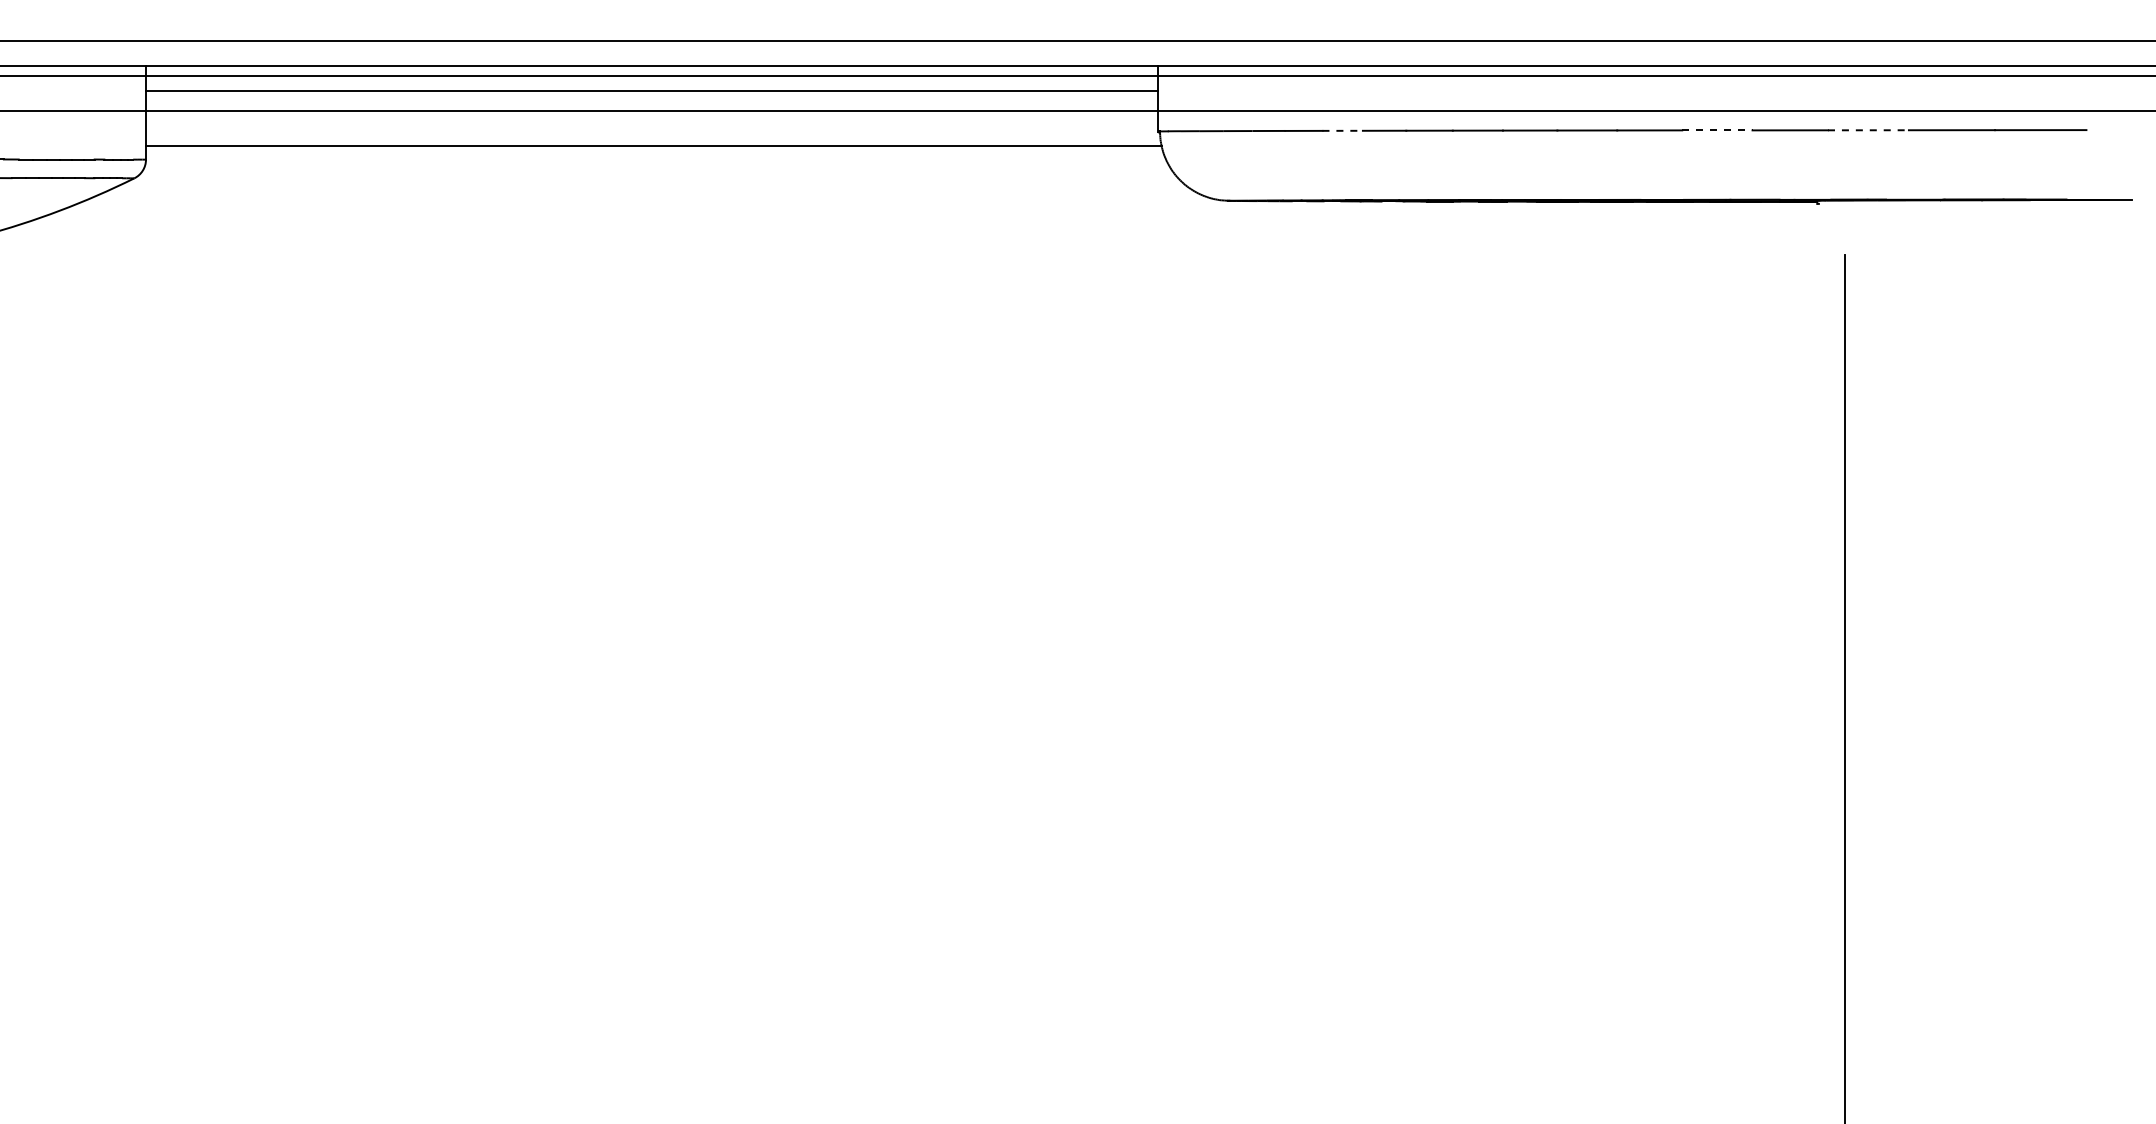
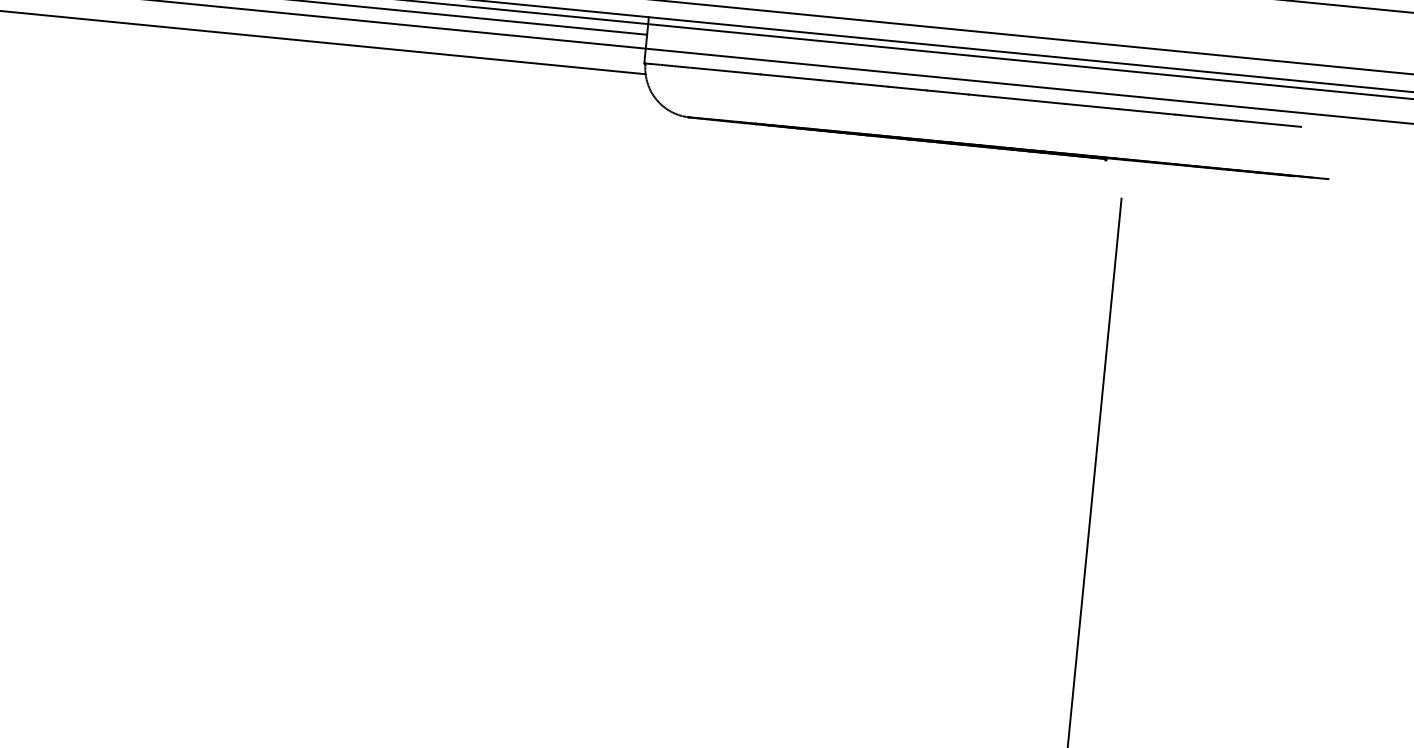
line: (1343, 130) -> (775, 75), dashed -> solid
line: (1717, 130) -> (1039, 101), dashed -> solid
line: (1868, 130) -> (1146, 112), dashed -> solid

